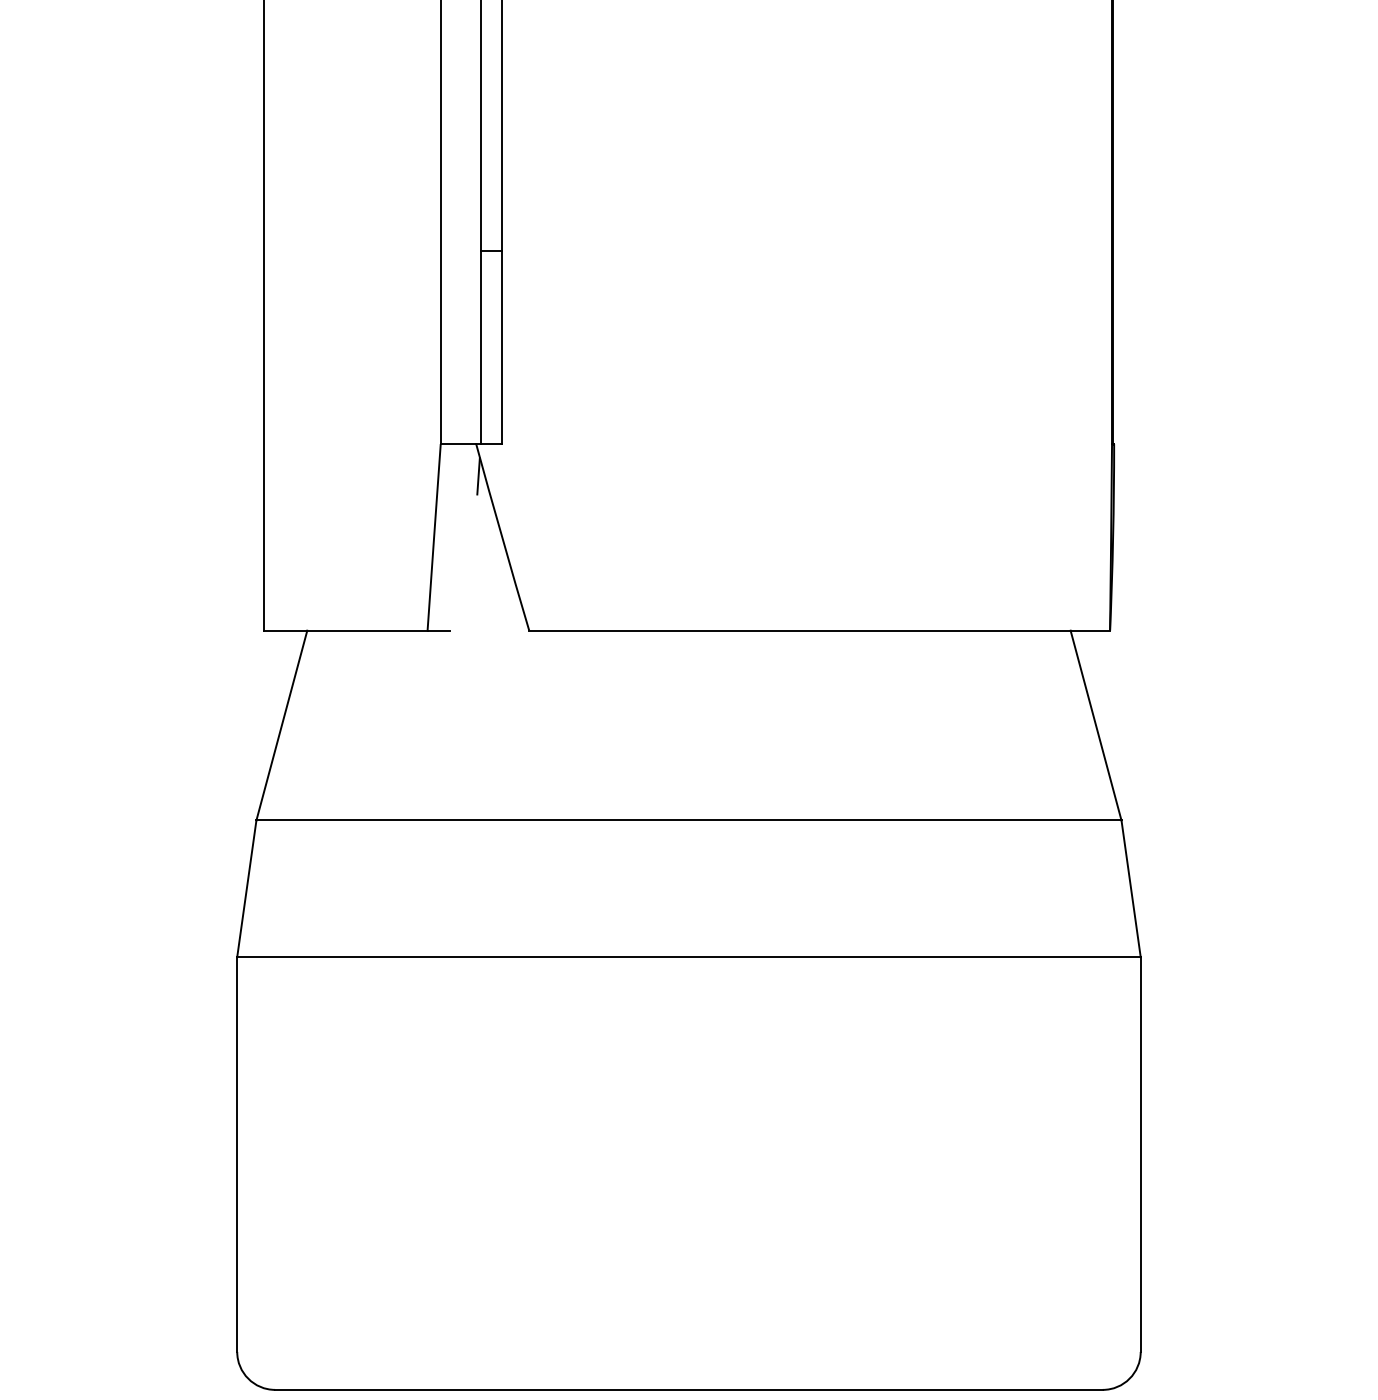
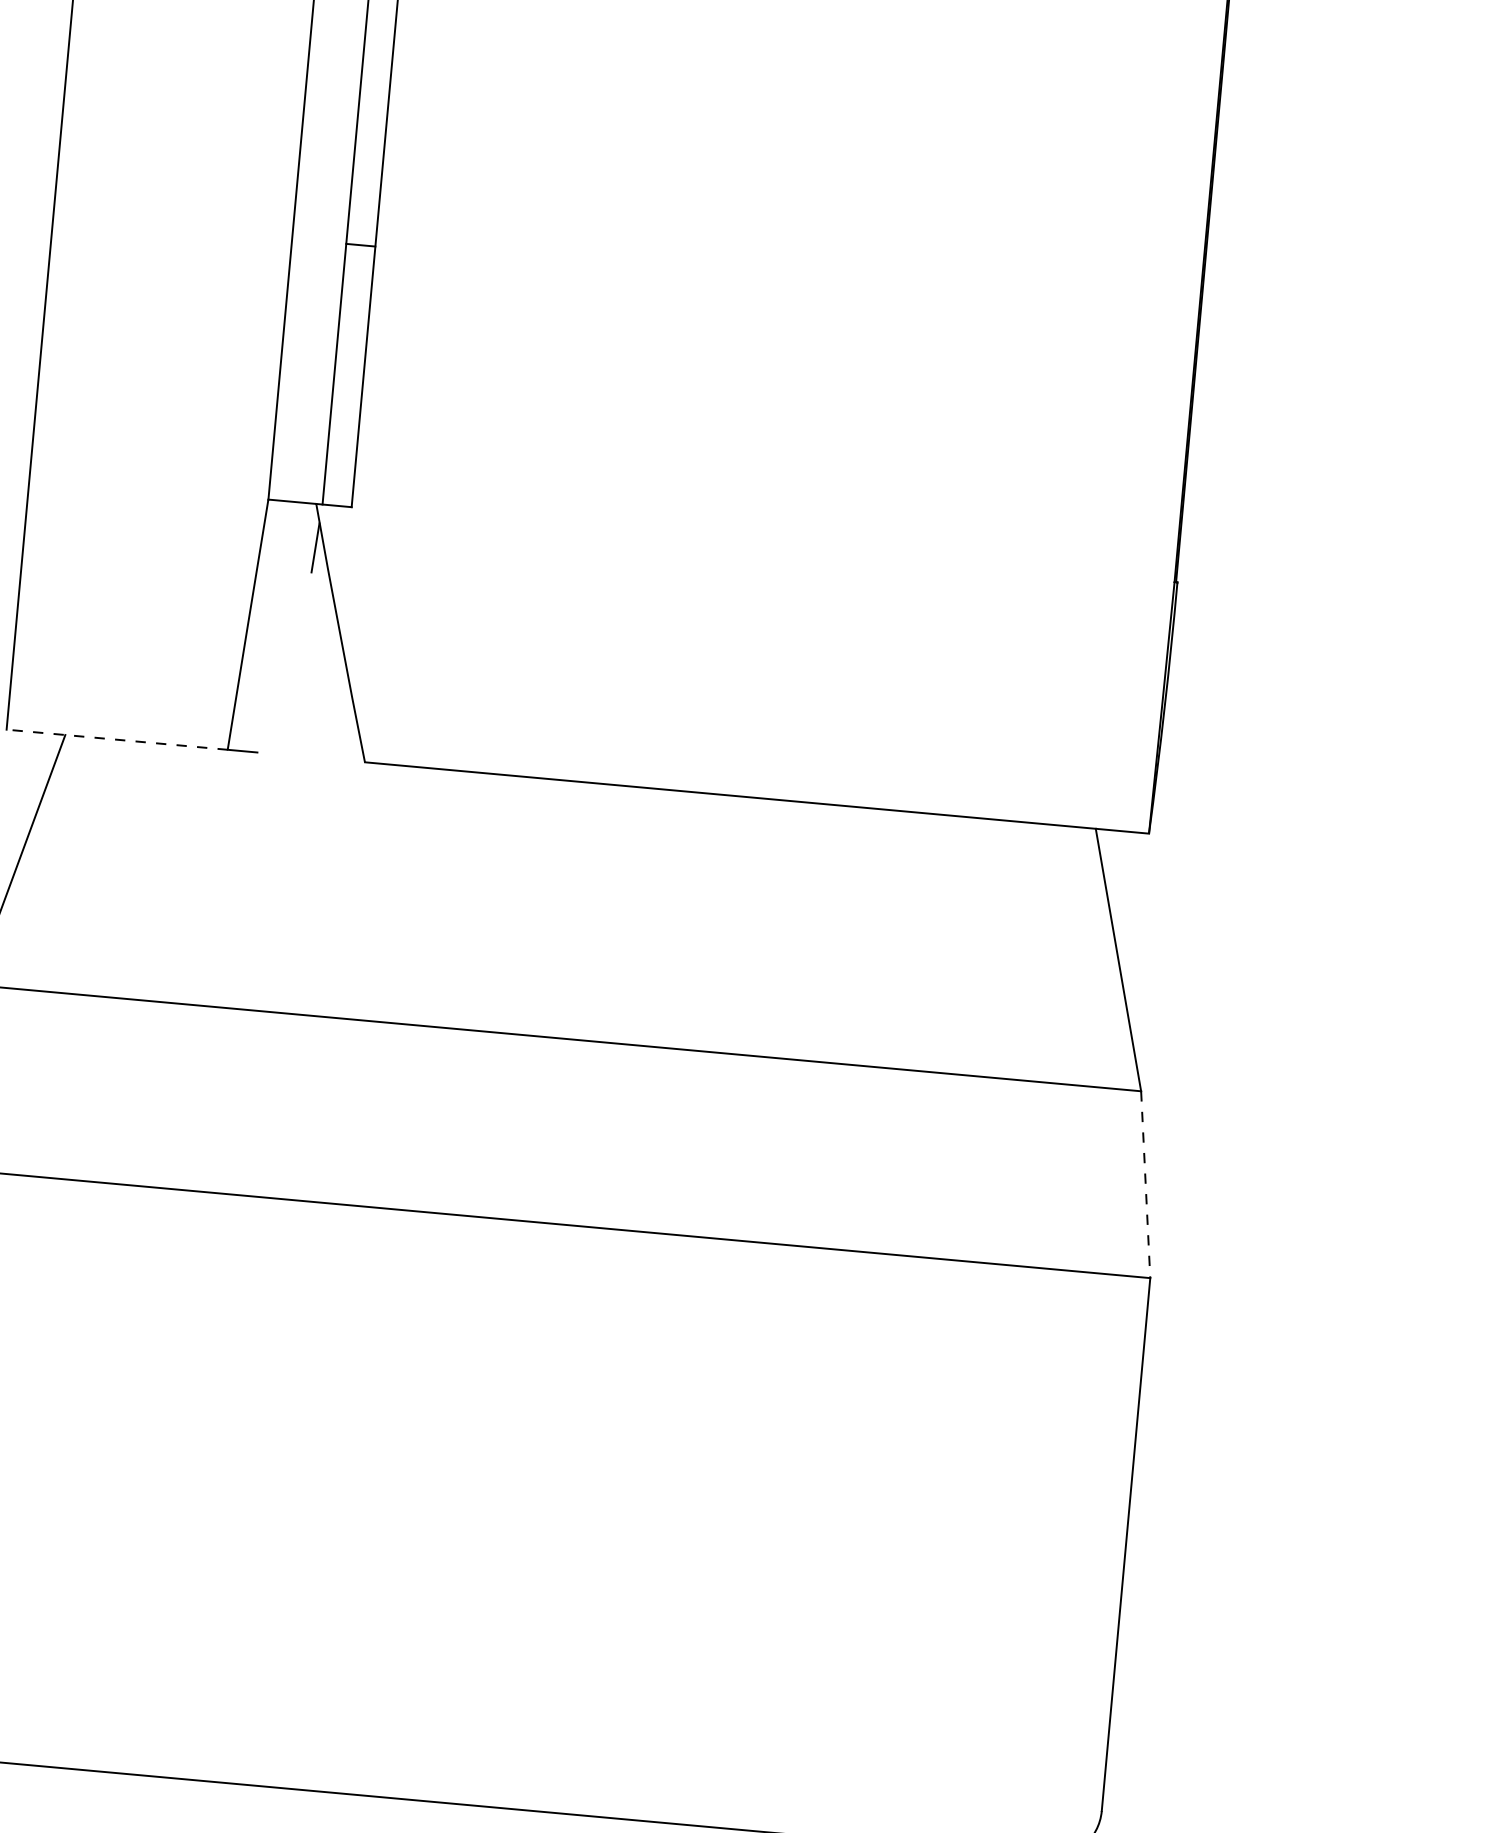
line: (345, 630) -> (116, 739), solid -> dashed
line: (1131, 889) -> (1146, 1185), solid -> dashed

